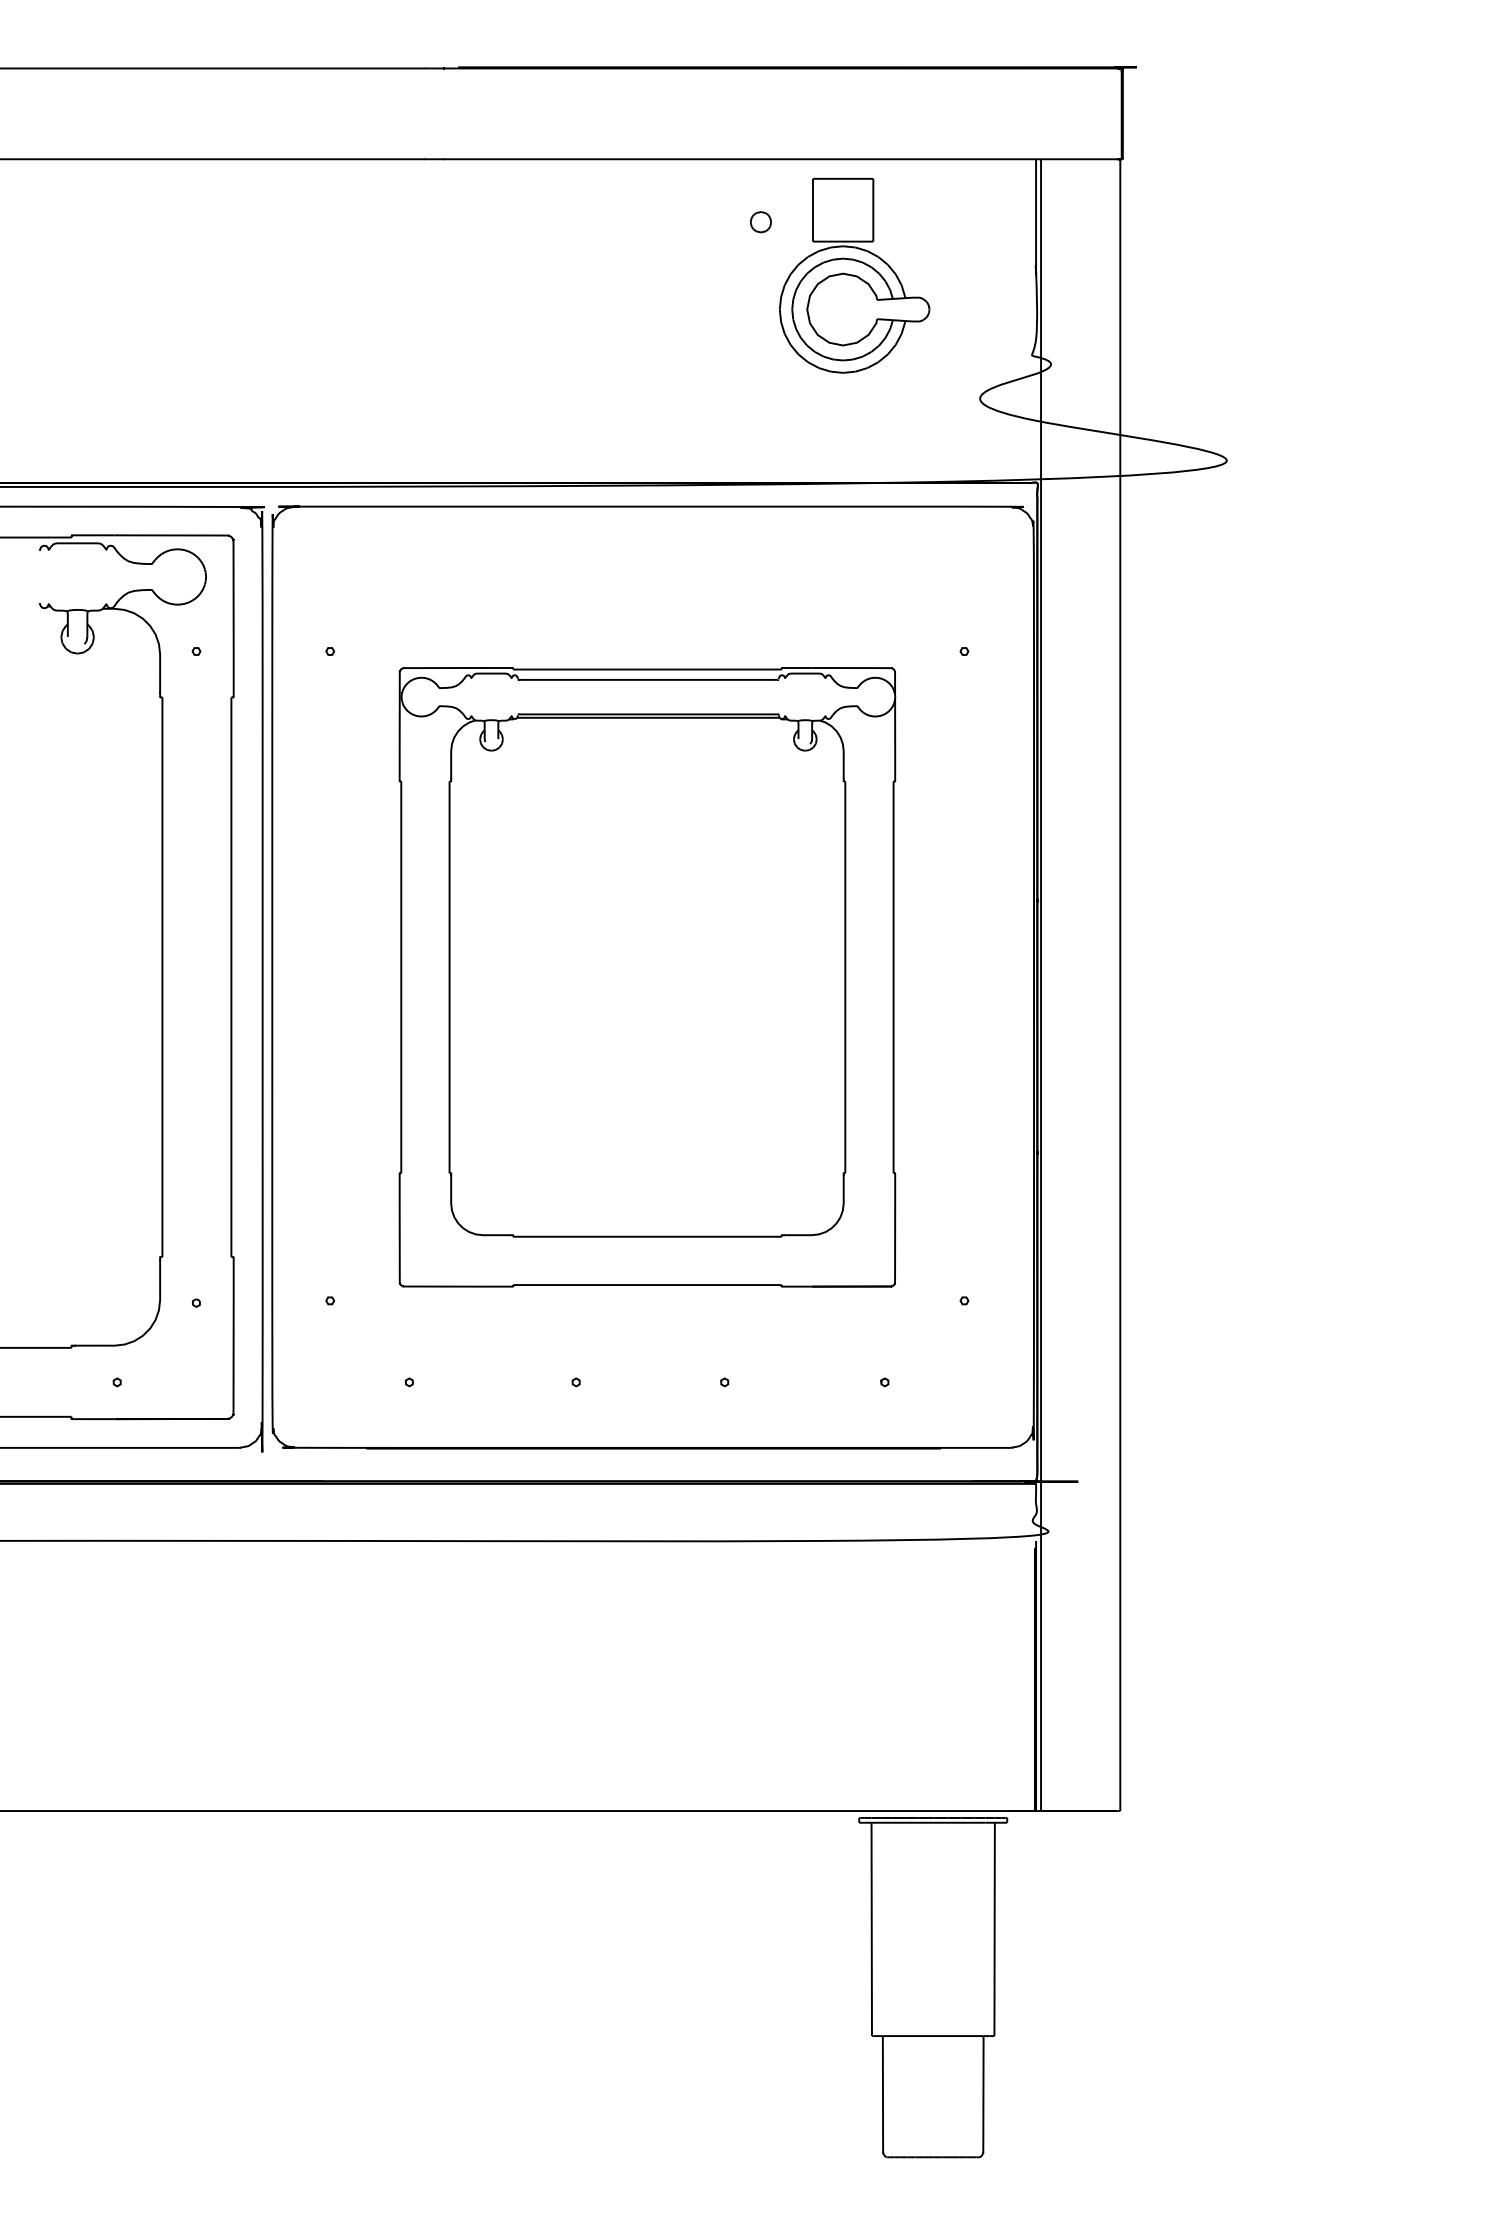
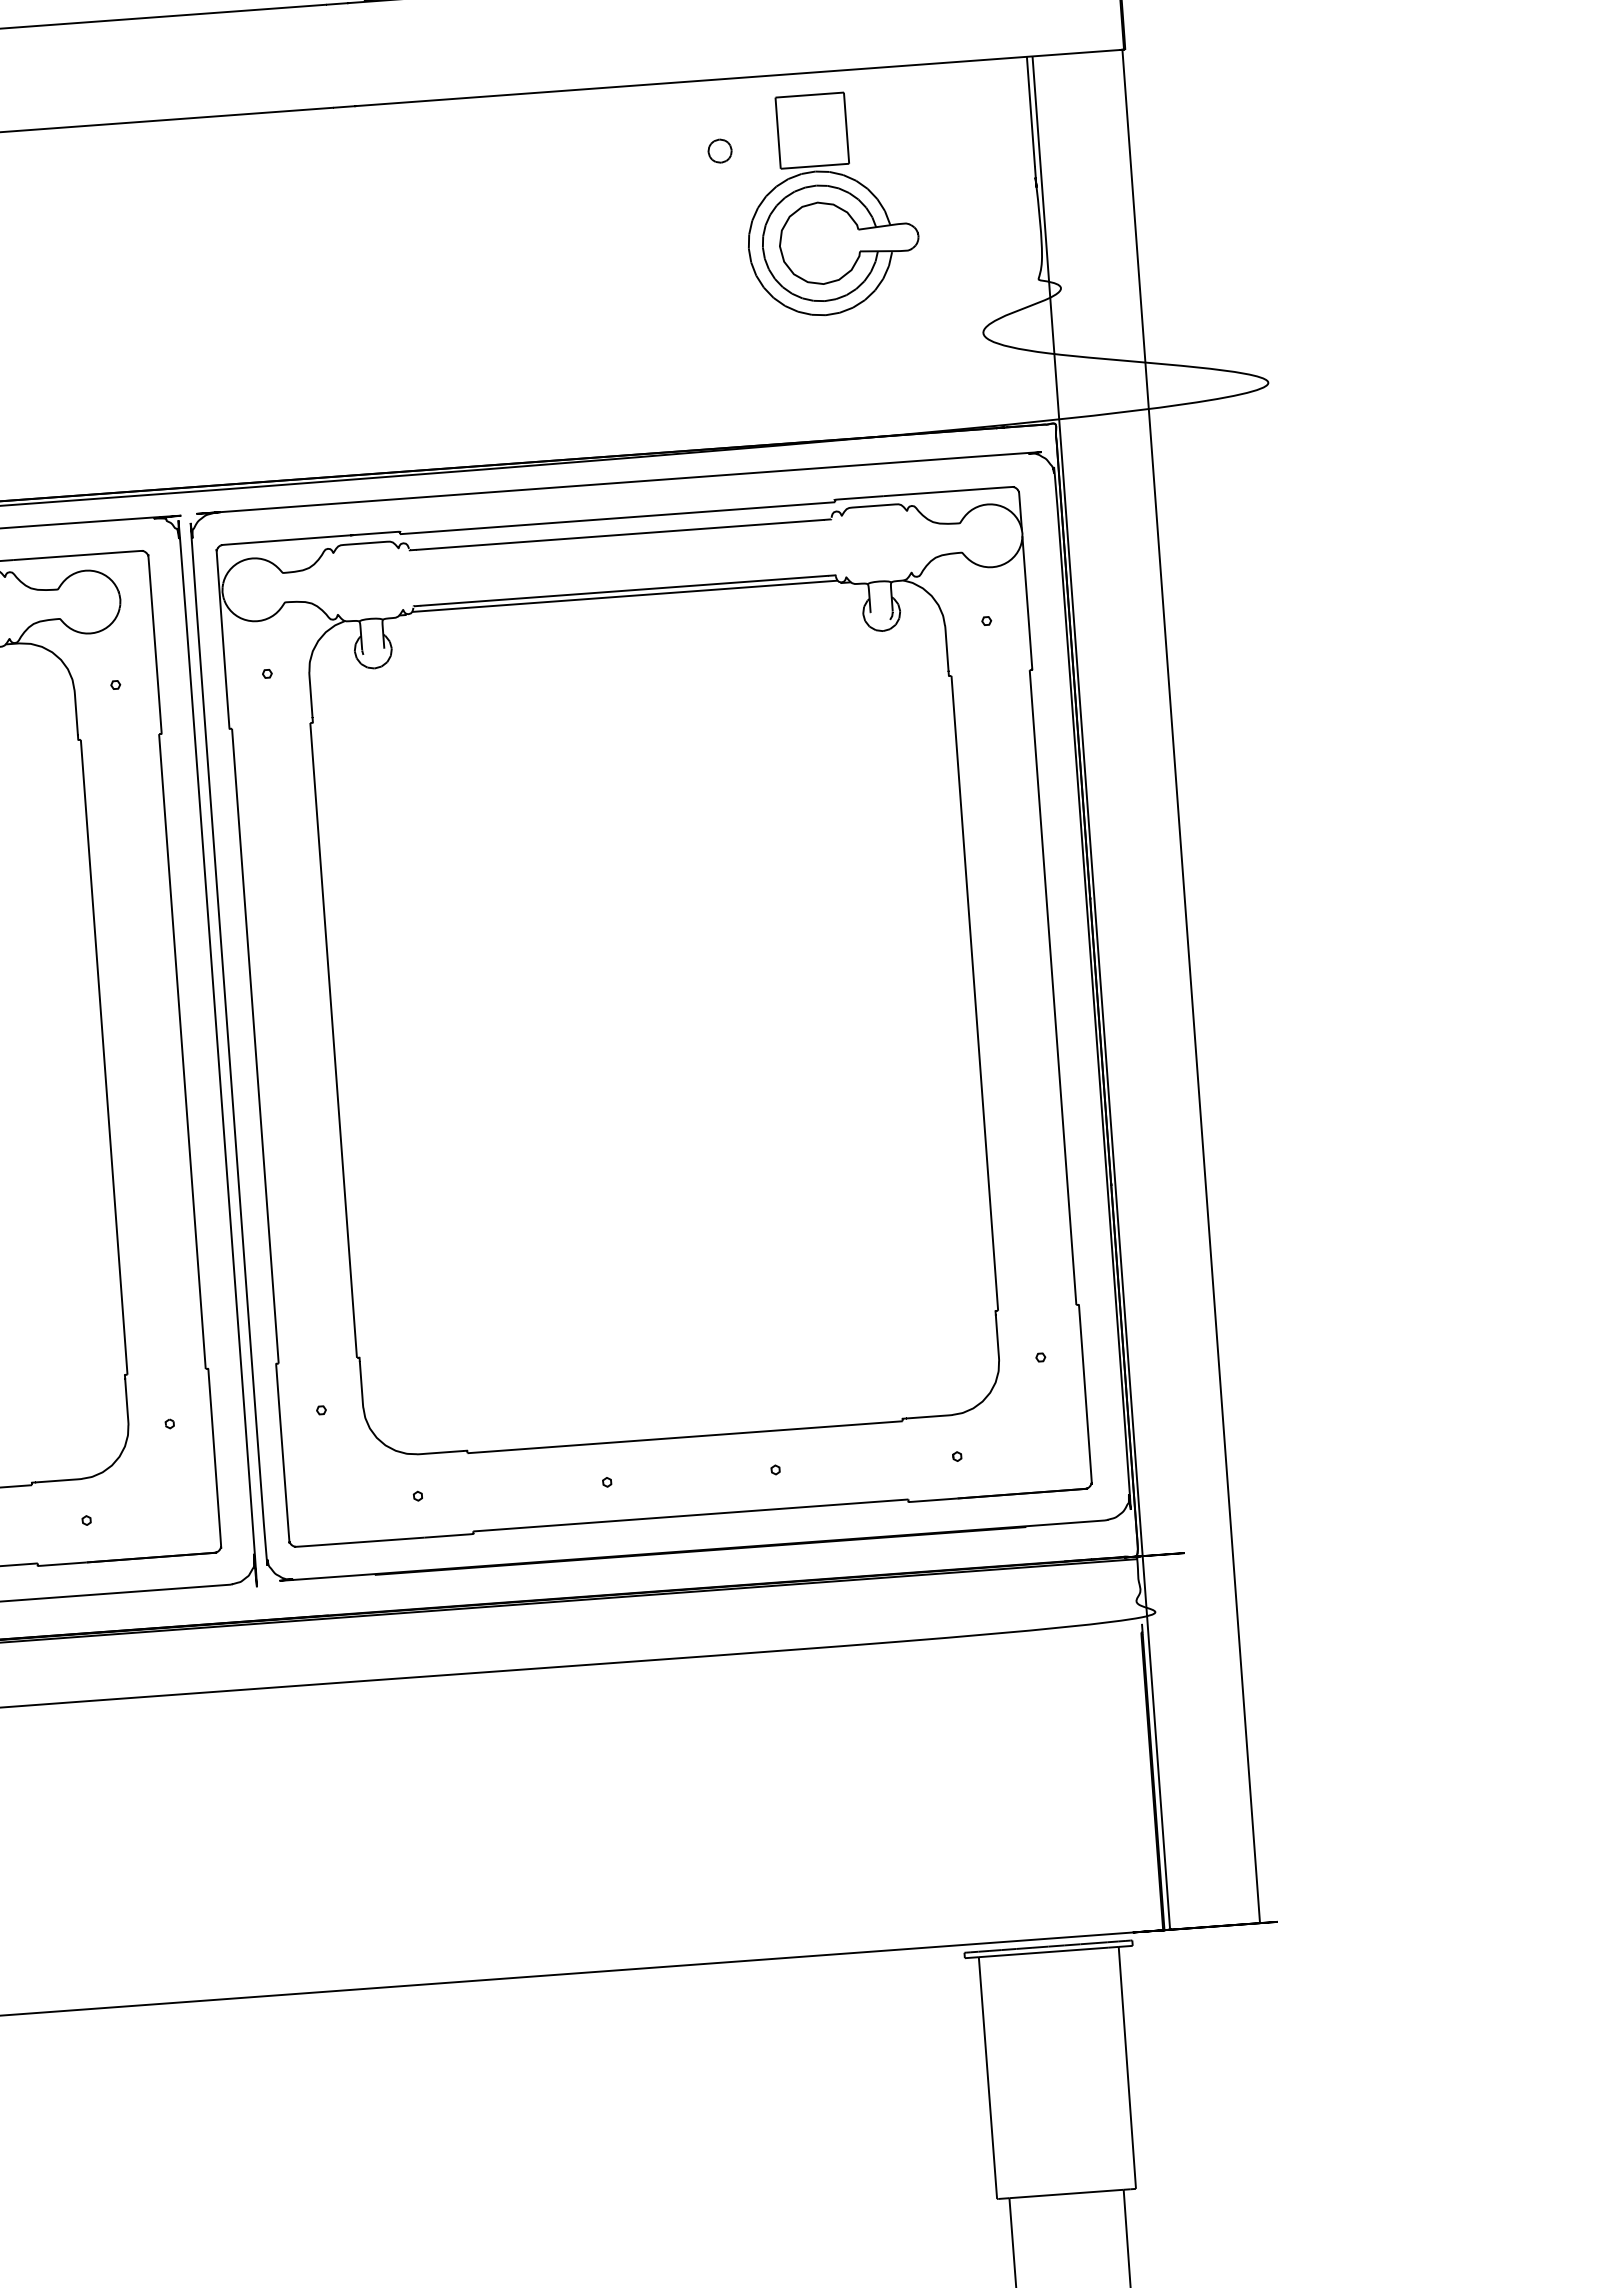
part: (647, 977) -> (654, 1017), size x1.43

